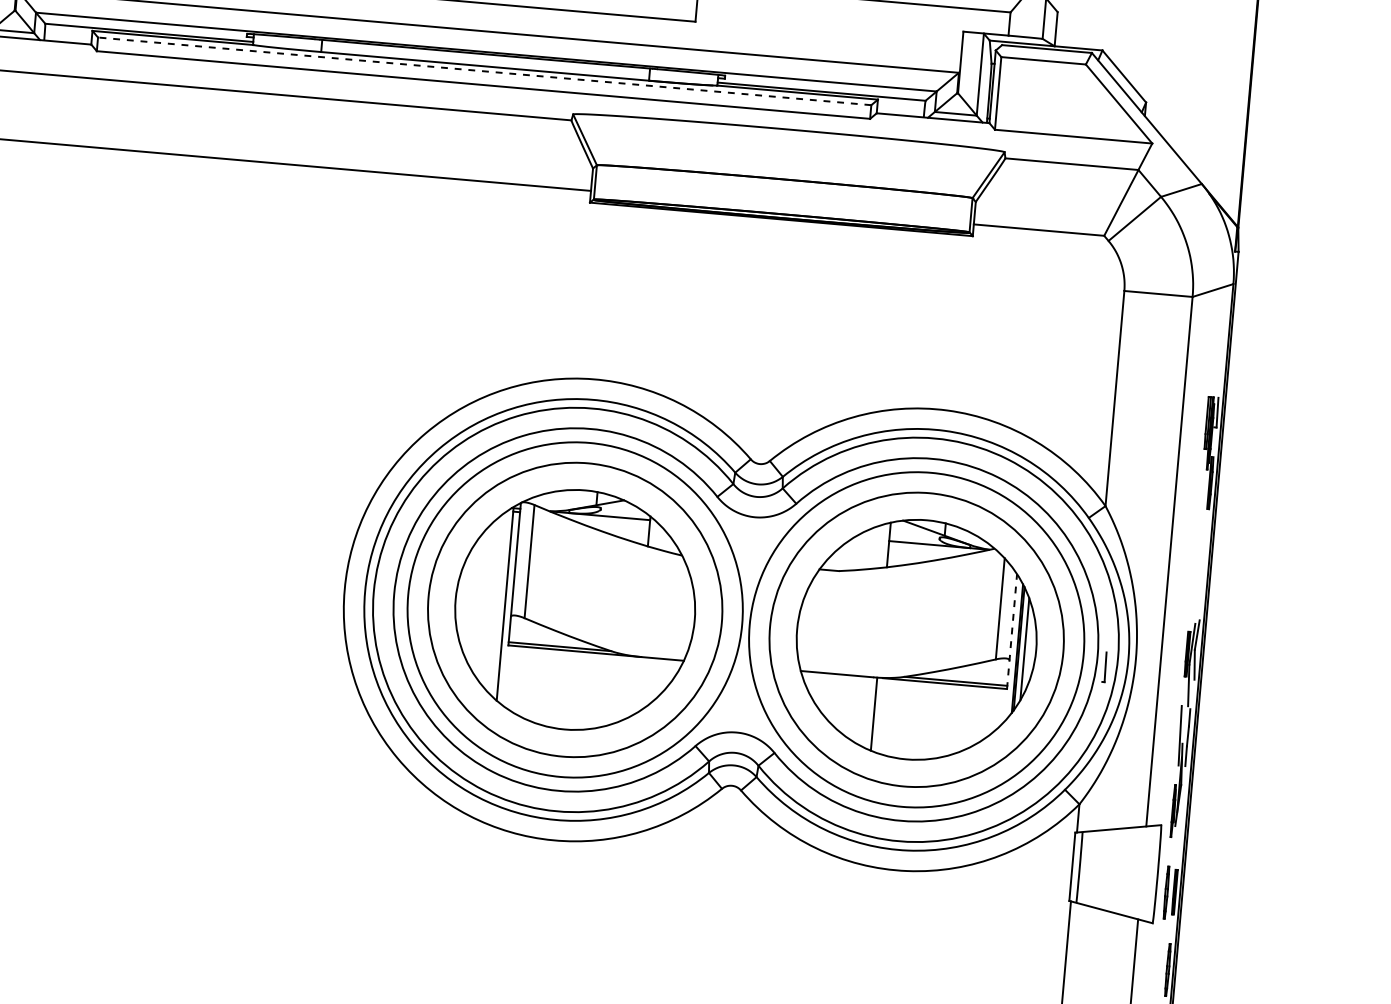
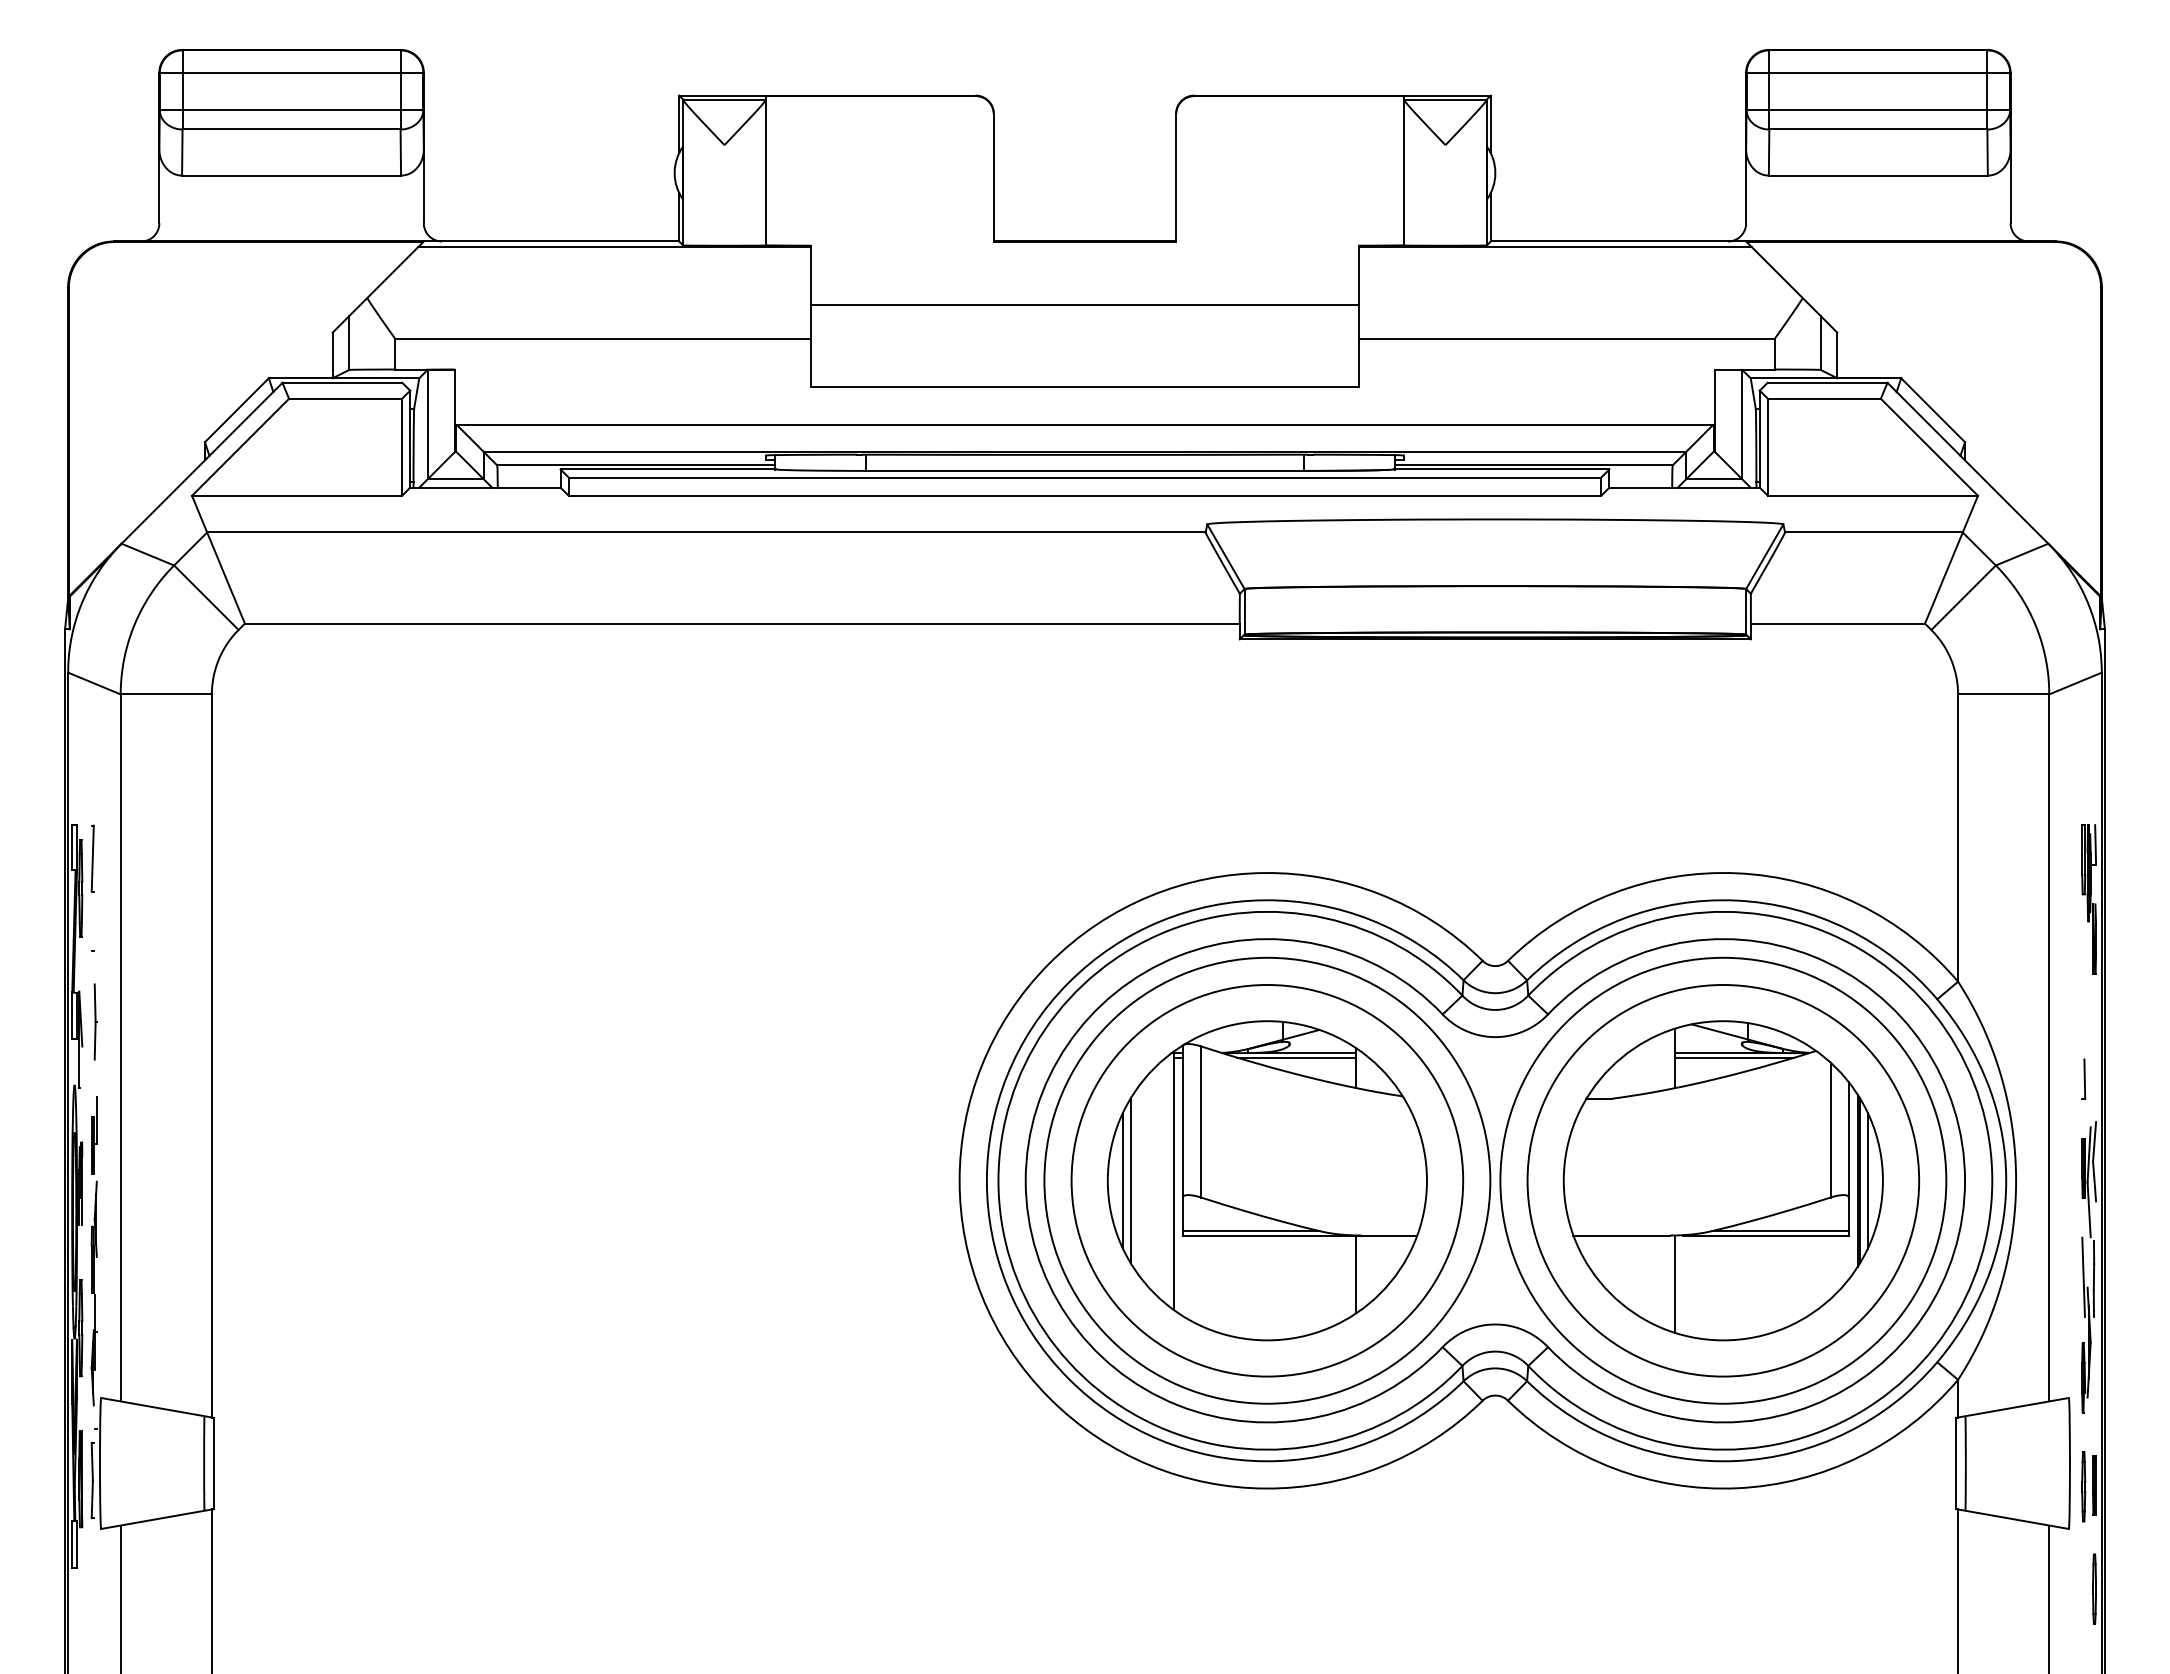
line: (484, 71) -> (1084, 477), dashed -> solid
line: (605, 519) -> (1296, 1057), added
line: (933, 548) -> (1734, 1057), added
line: (466, 600) -> (1122, 1180), added
line: (472, 600) -> (1130, 1180), added
line: (1011, 631) -> (1848, 1158), dashed -> solid
part: (1104, 666) -> (2083, 1078), moved
line: (635, 685) -> (1356, 1274), added

